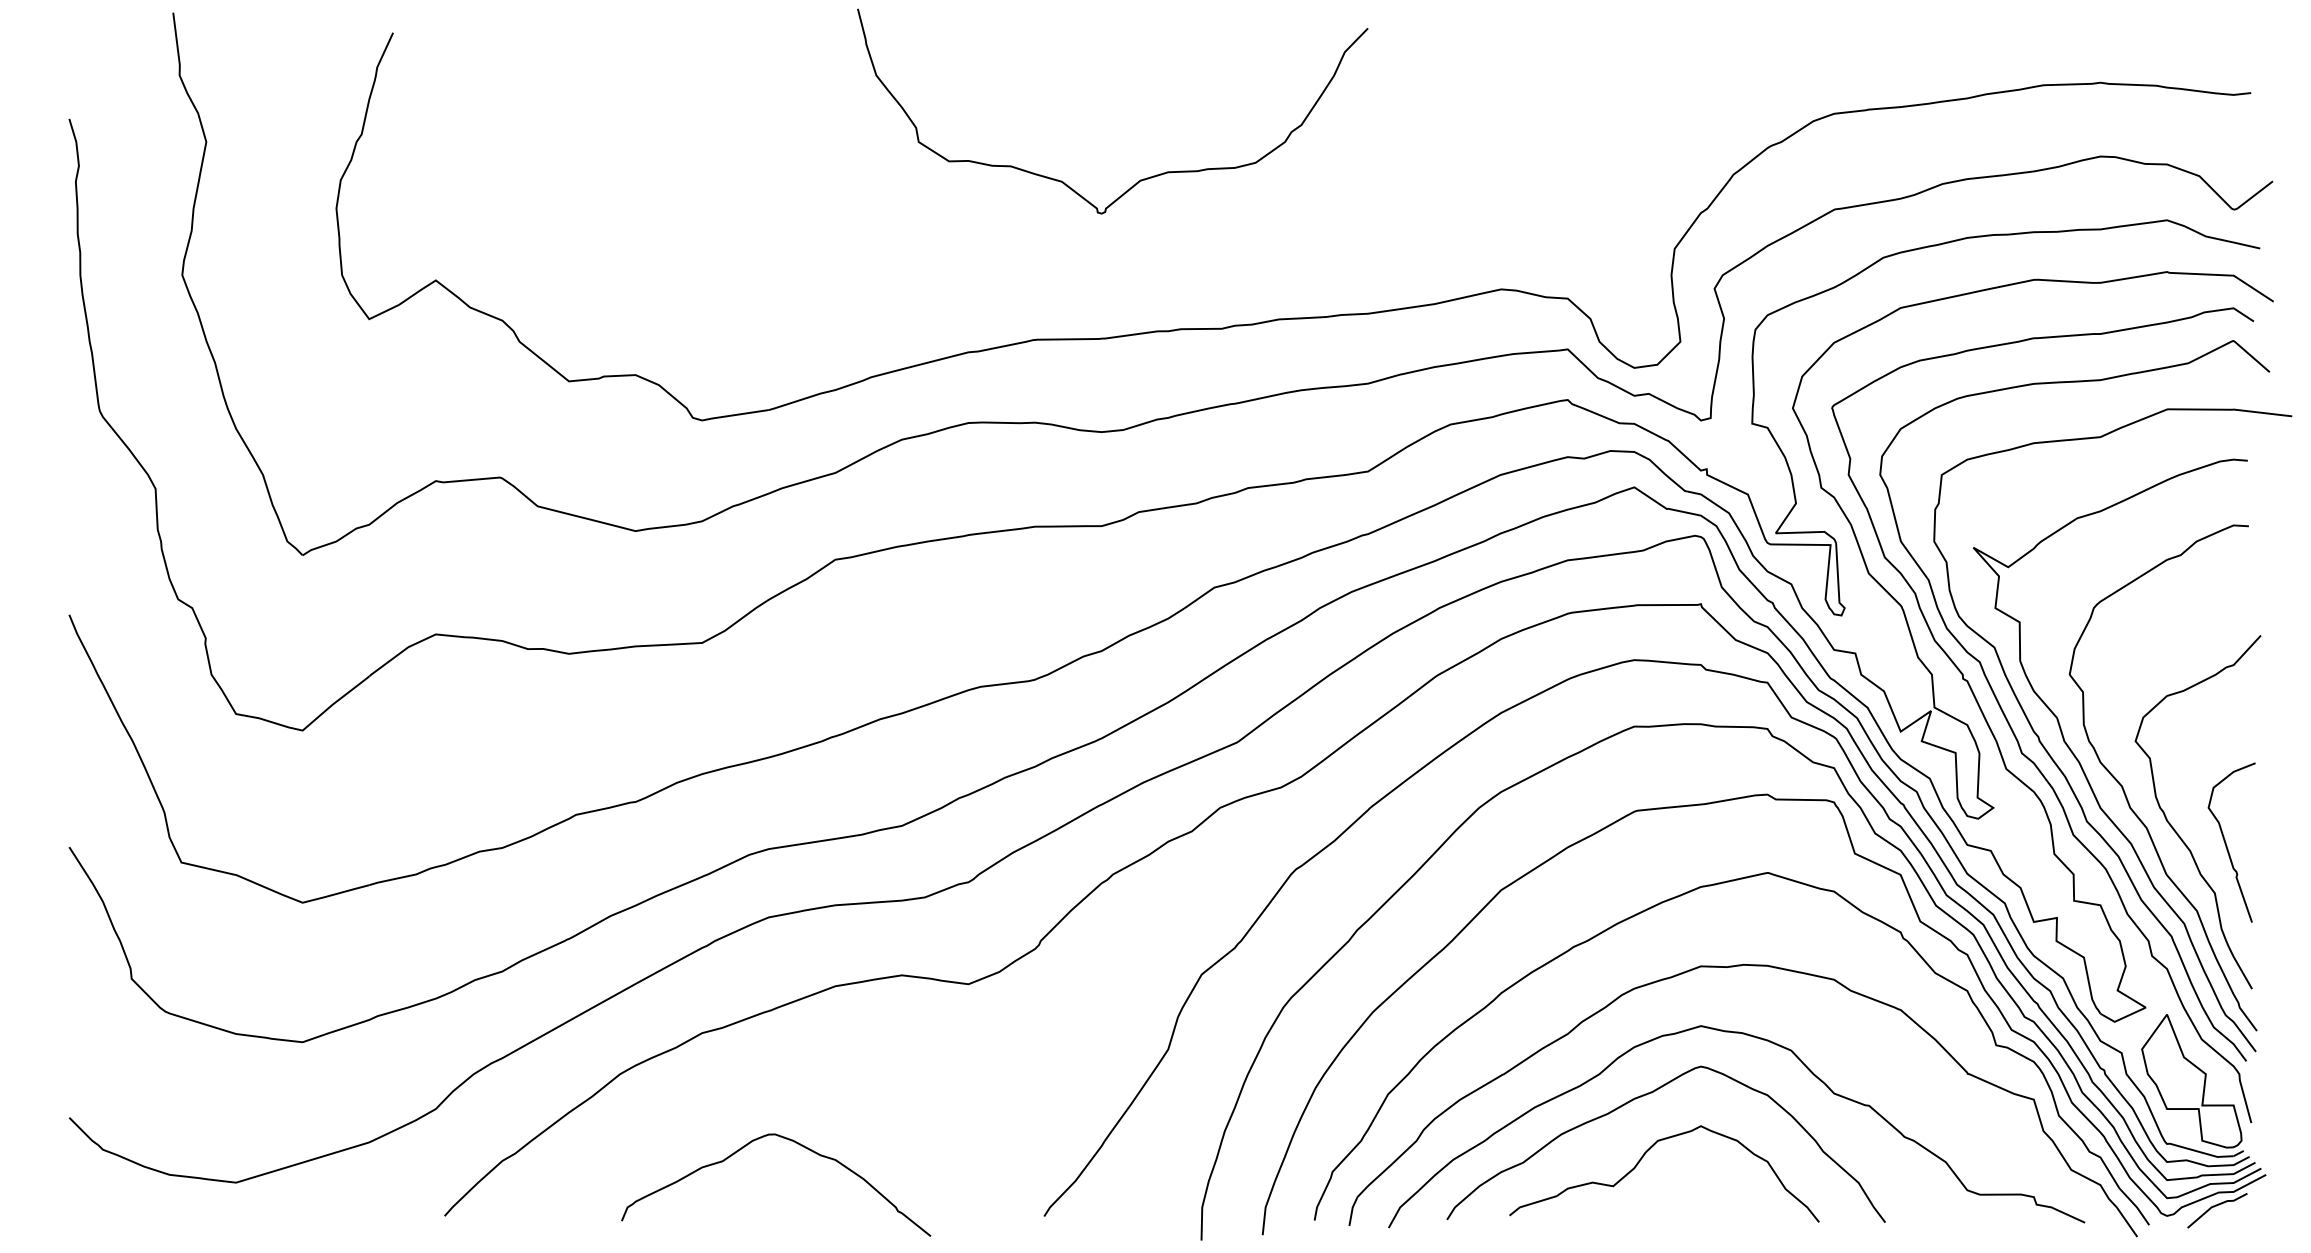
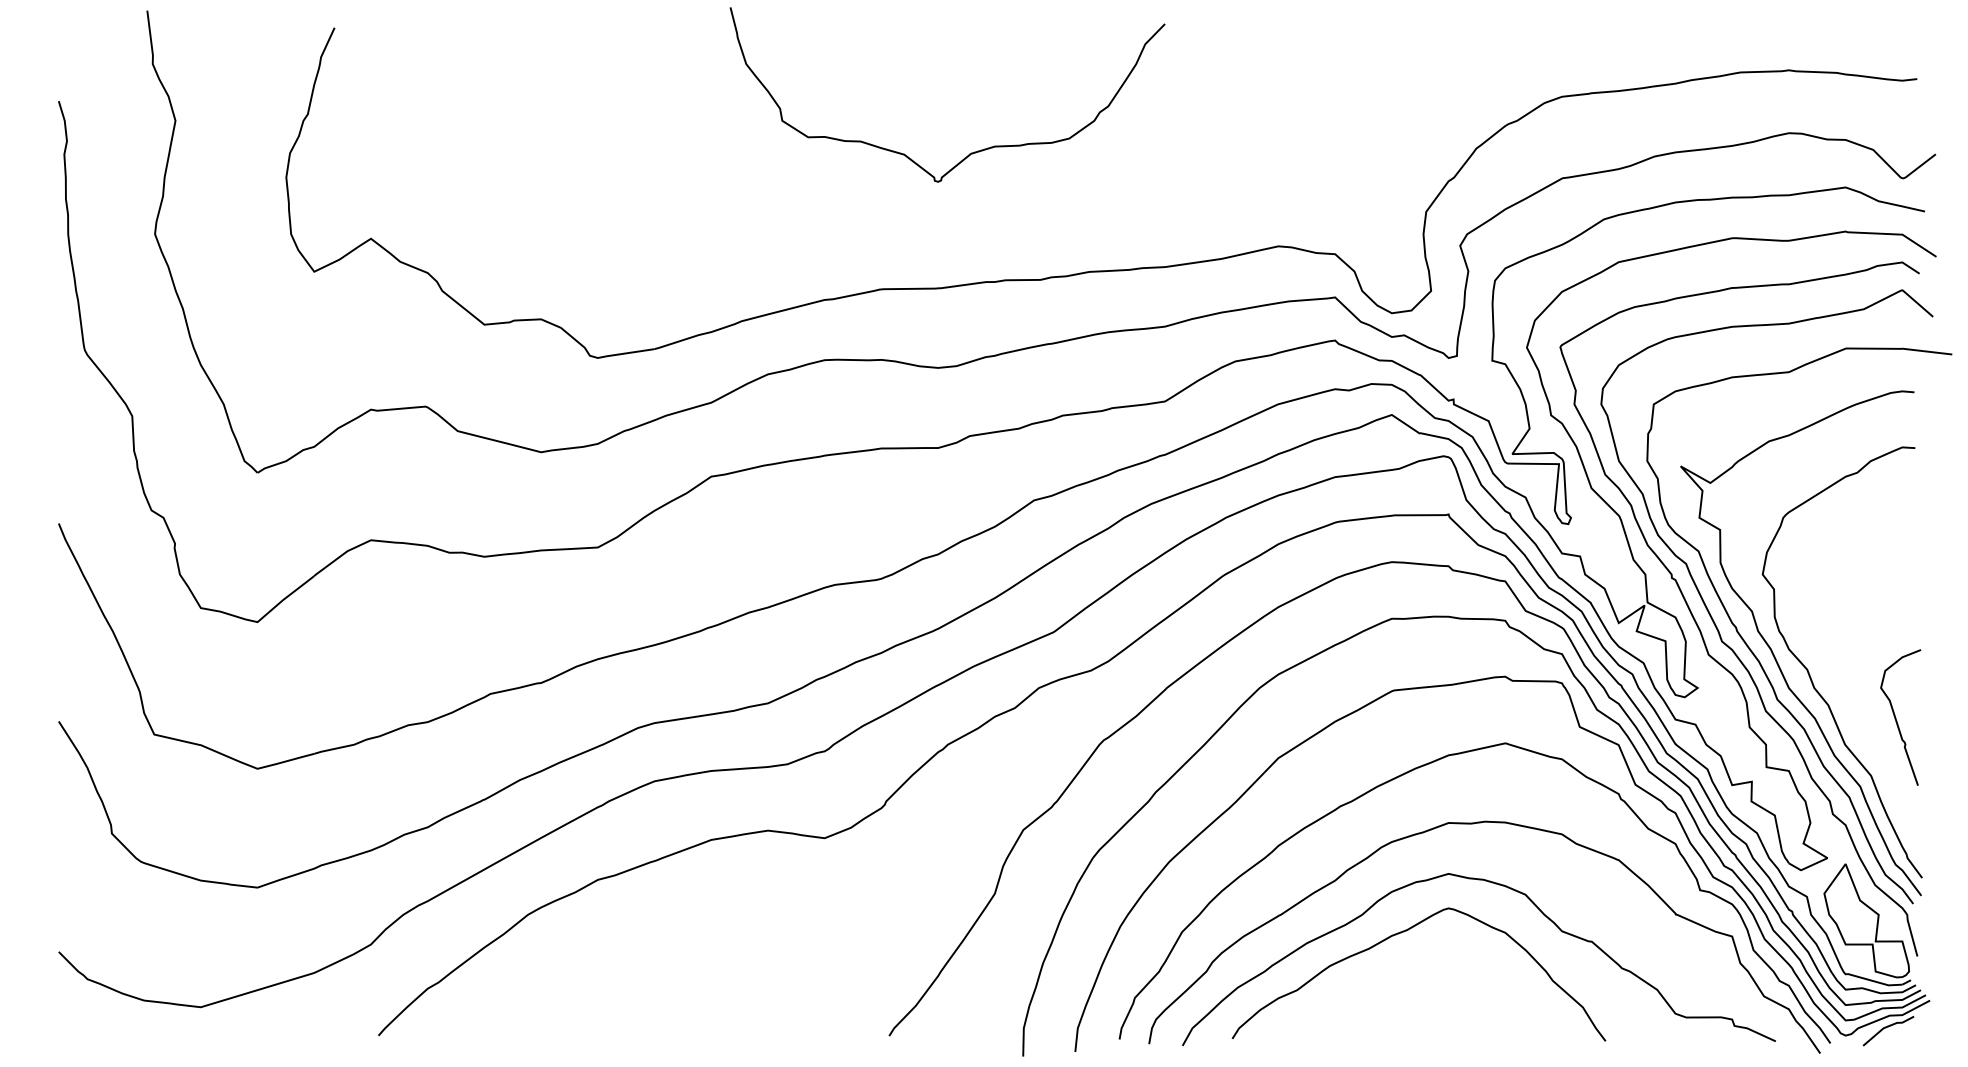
curve: (2174, 828) -> (1851, 705), removed
curve: (797, 1144) -> (679, 974), removed
curve: (1643, 1157) -> (1399, 985), removed

